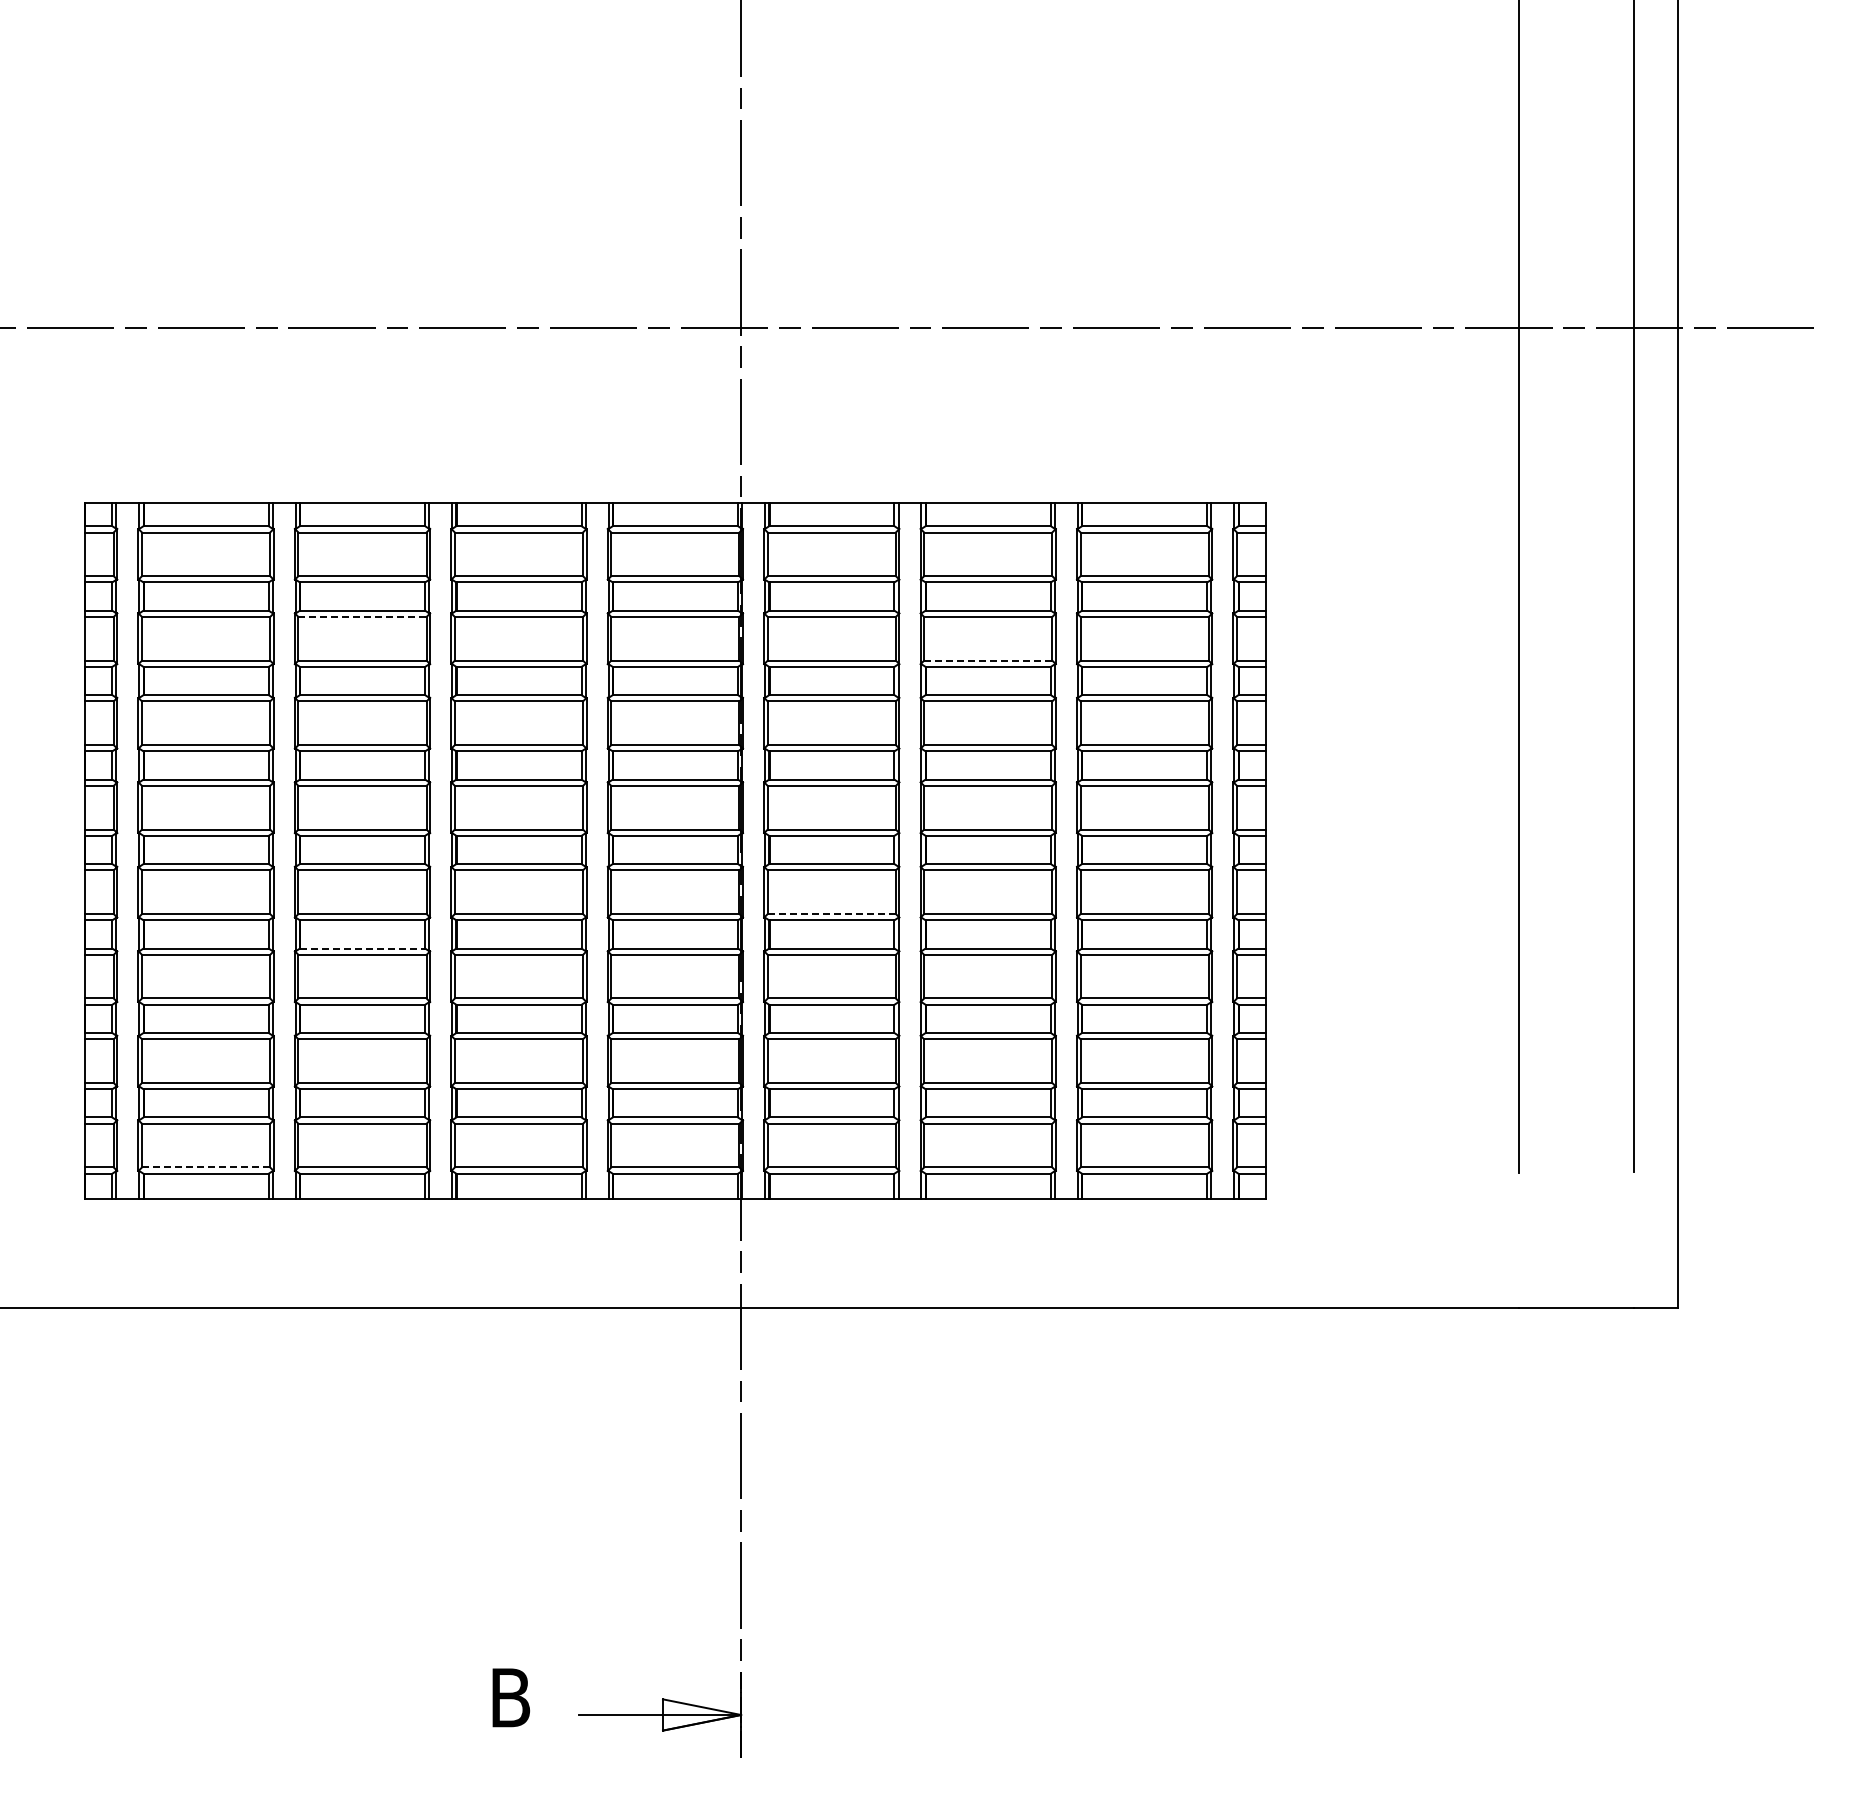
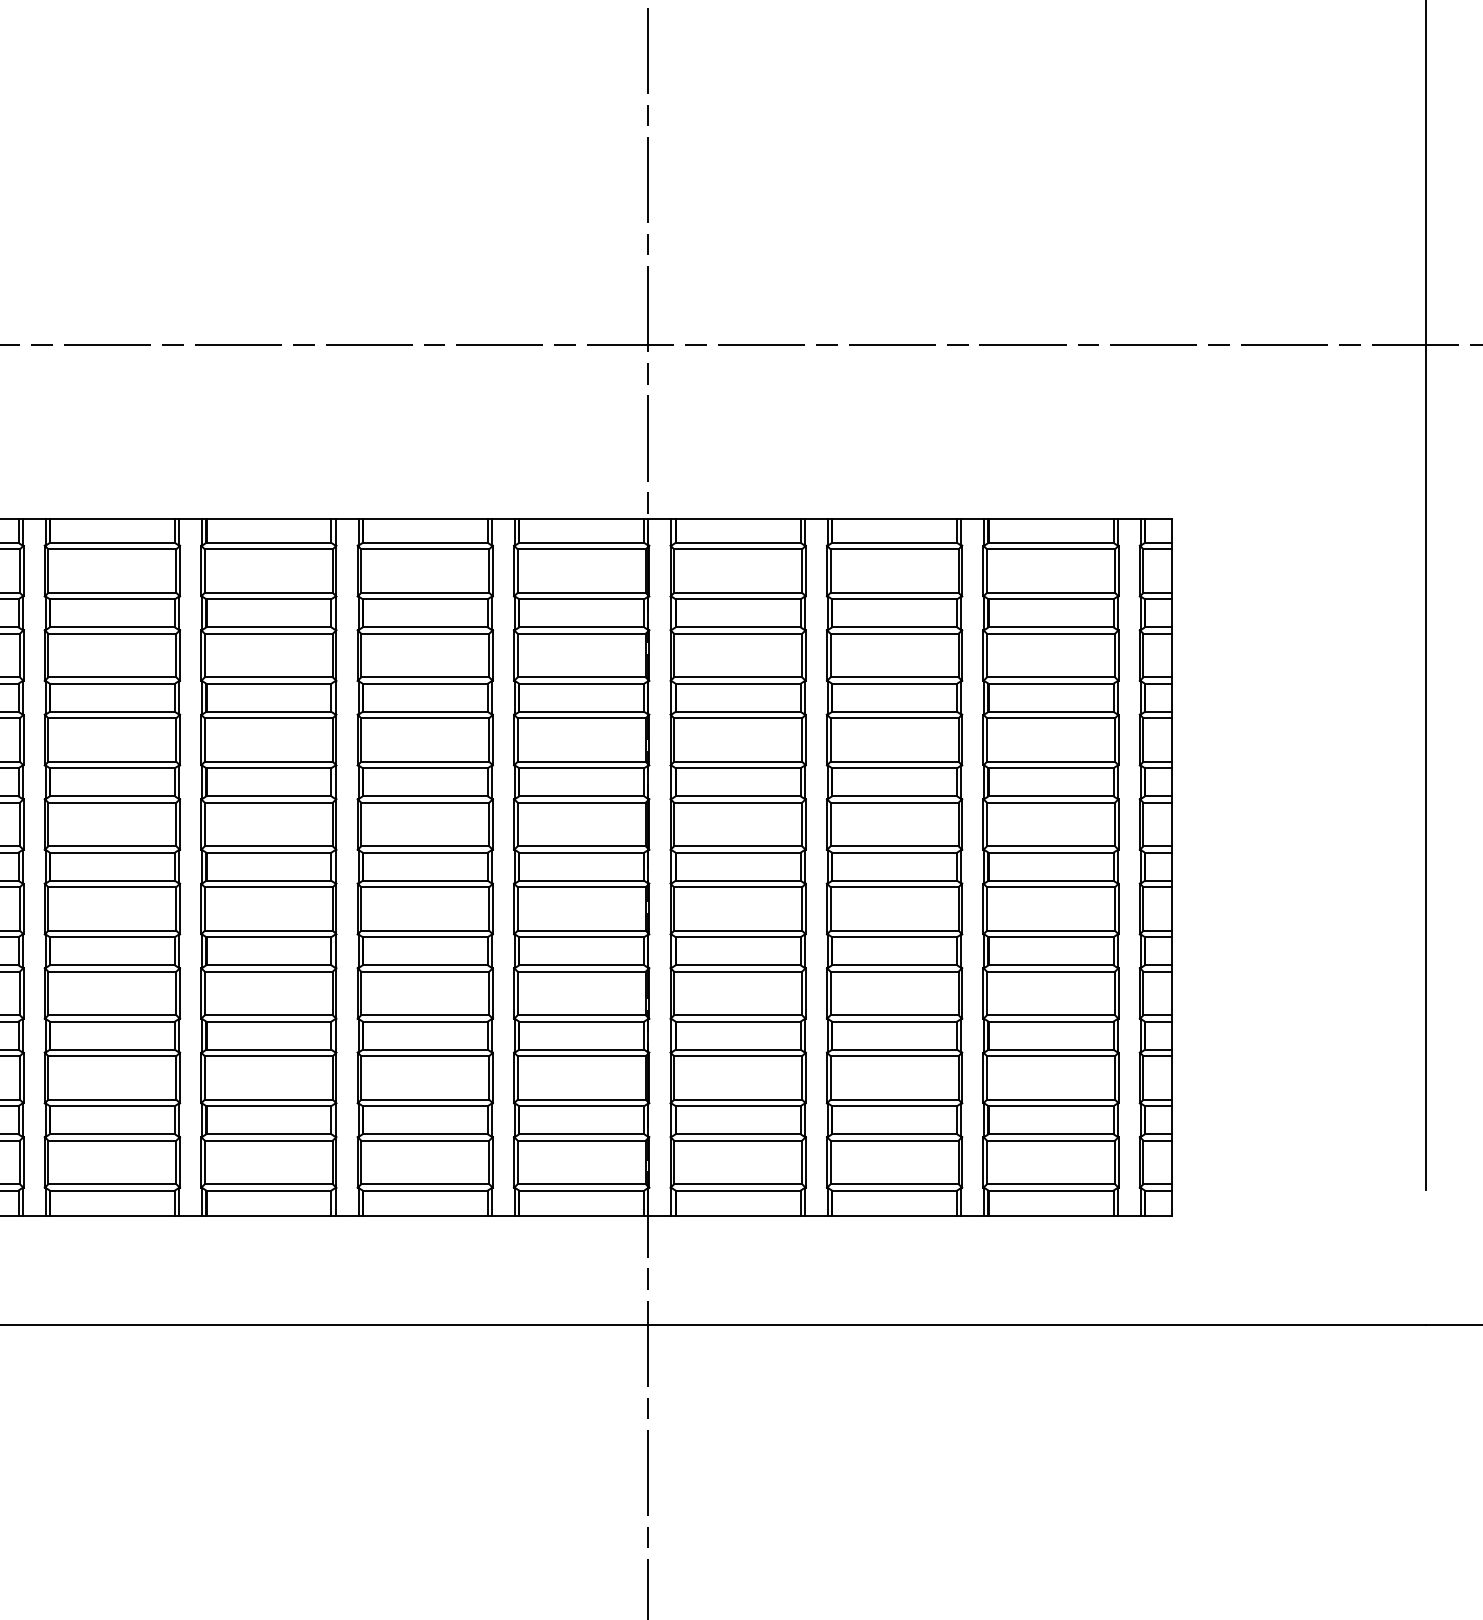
line: (363, 616) -> (269, 633), dashed -> solid
line: (987, 660) -> (893, 677), dashed -> solid
line: (831, 914) -> (737, 931), dashed -> solid
line: (362, 948) -> (268, 965), dashed -> solid
line: (205, 1167) -> (111, 1184), dashed -> solid

